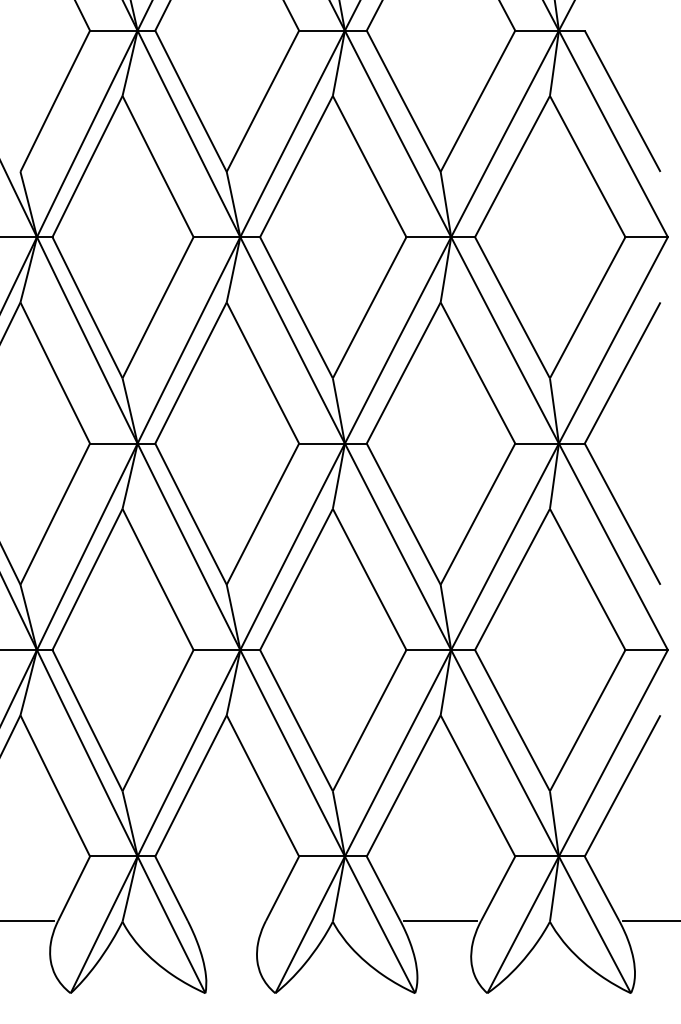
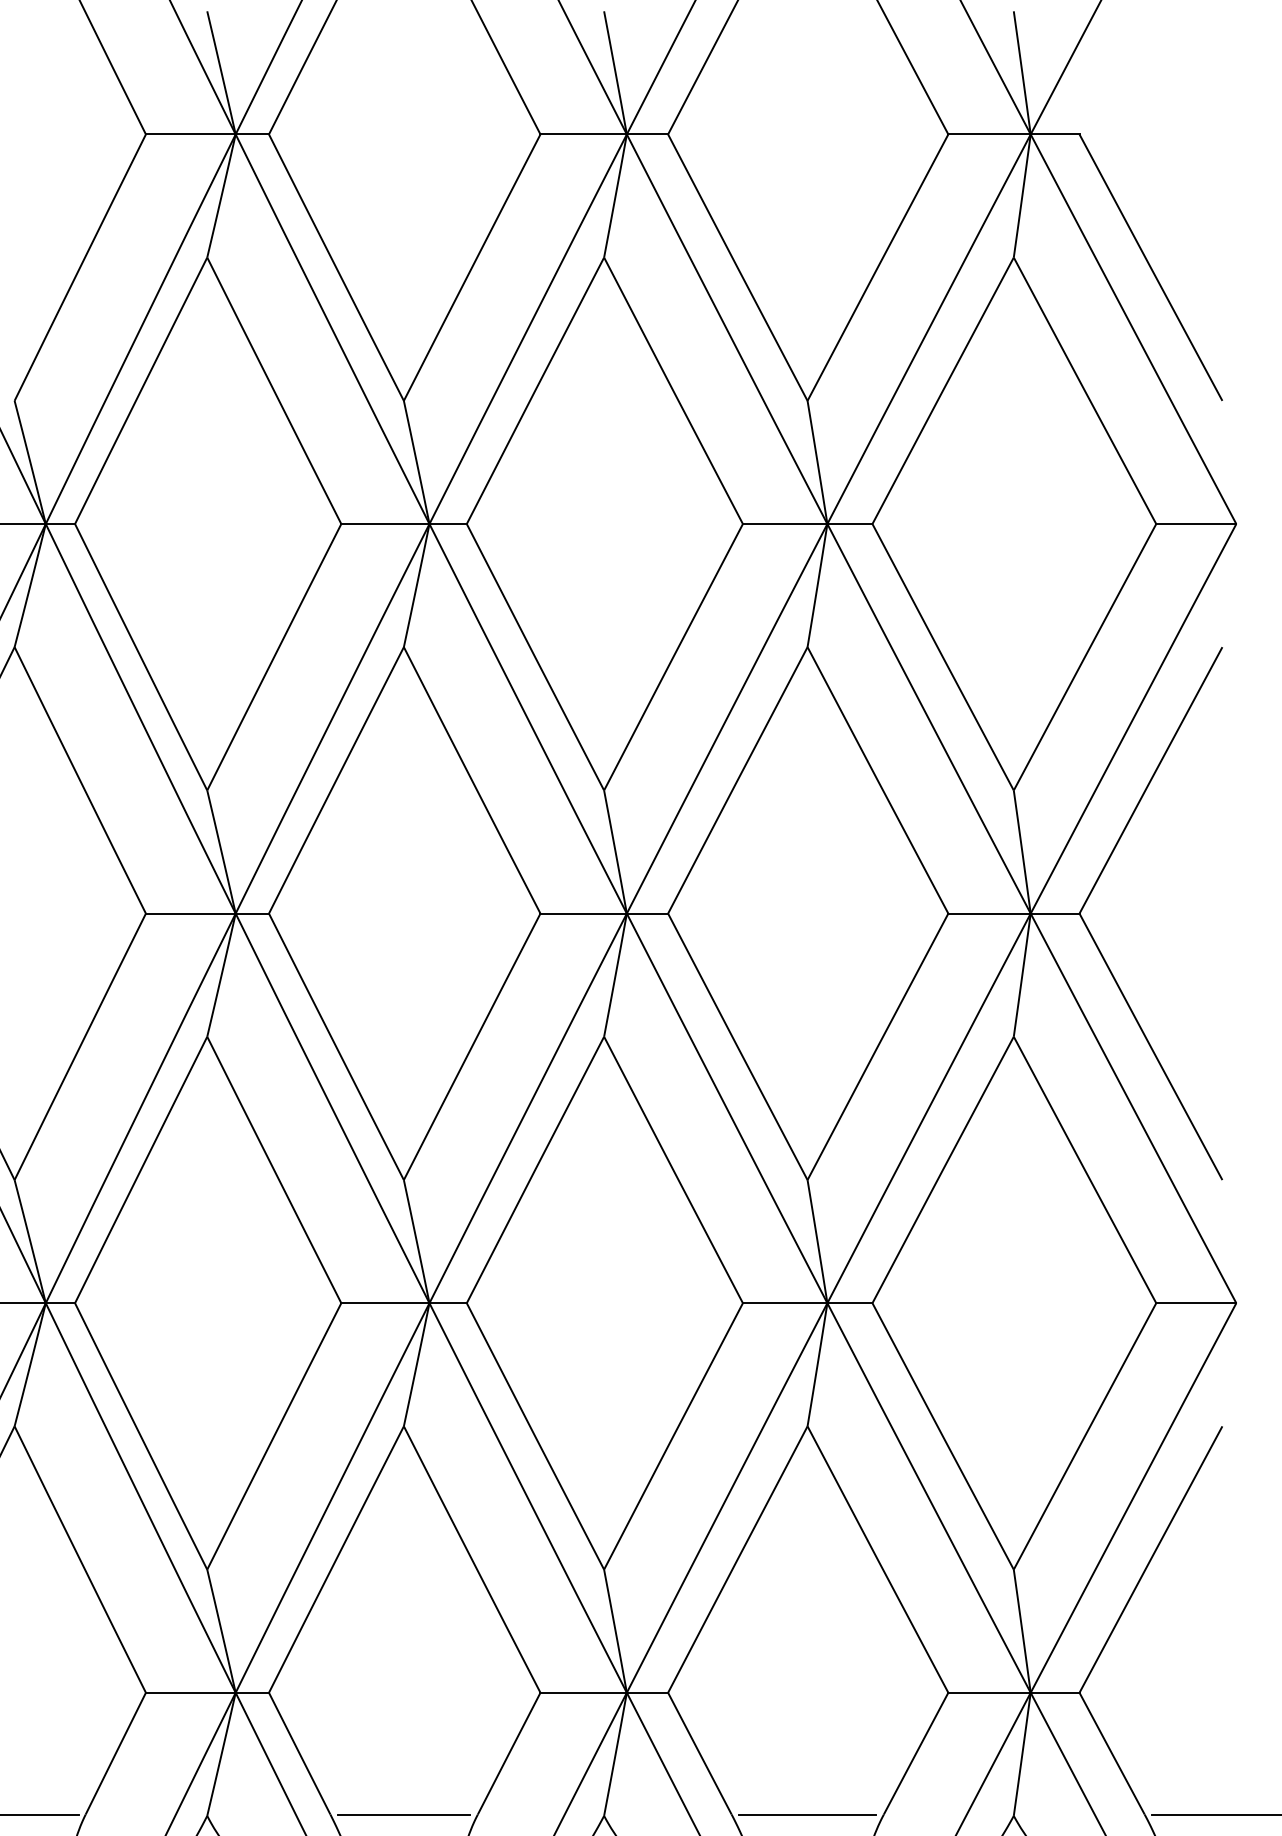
line: (226, 921) -> (403, 1815), added

